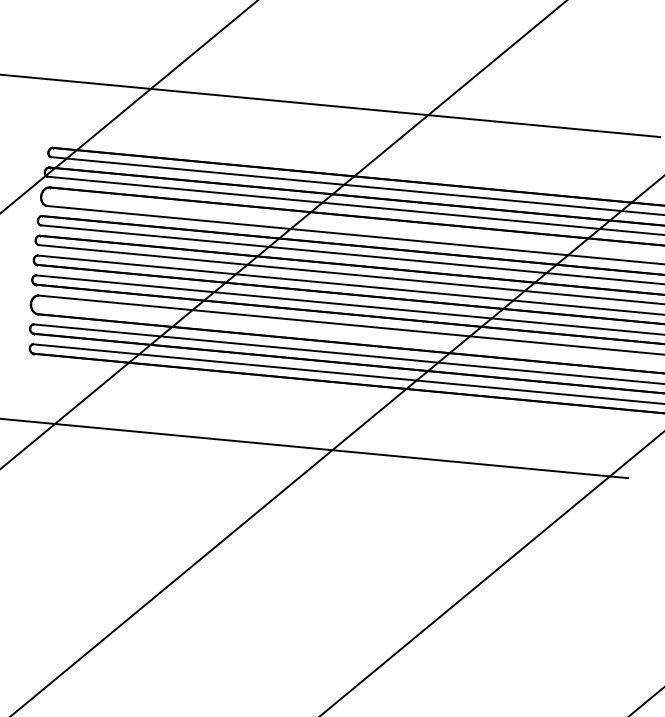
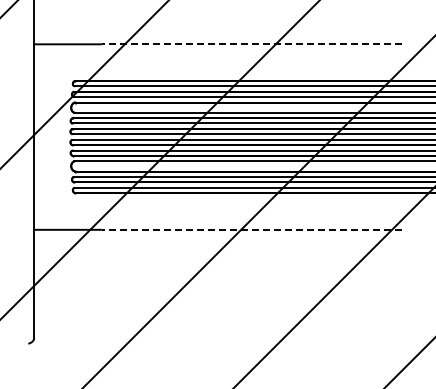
line: (383, 111) -> (251, 44), solid -> dashed
line: (351, 451) -> (251, 229), solid -> dashed

